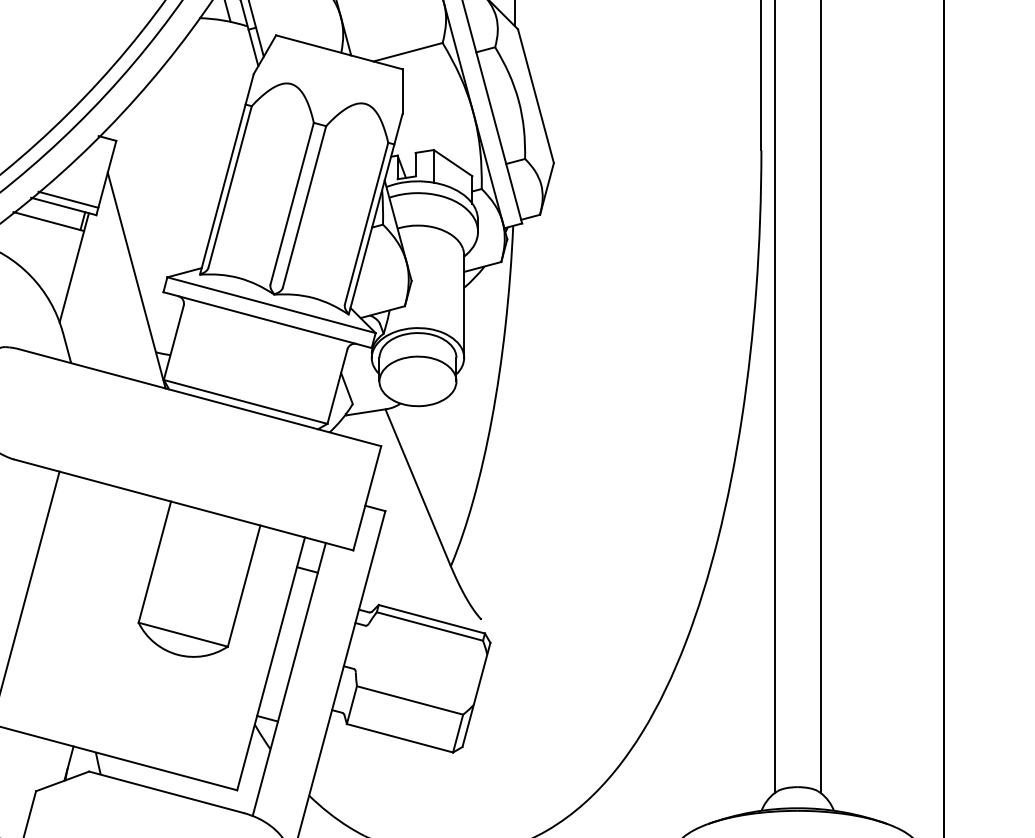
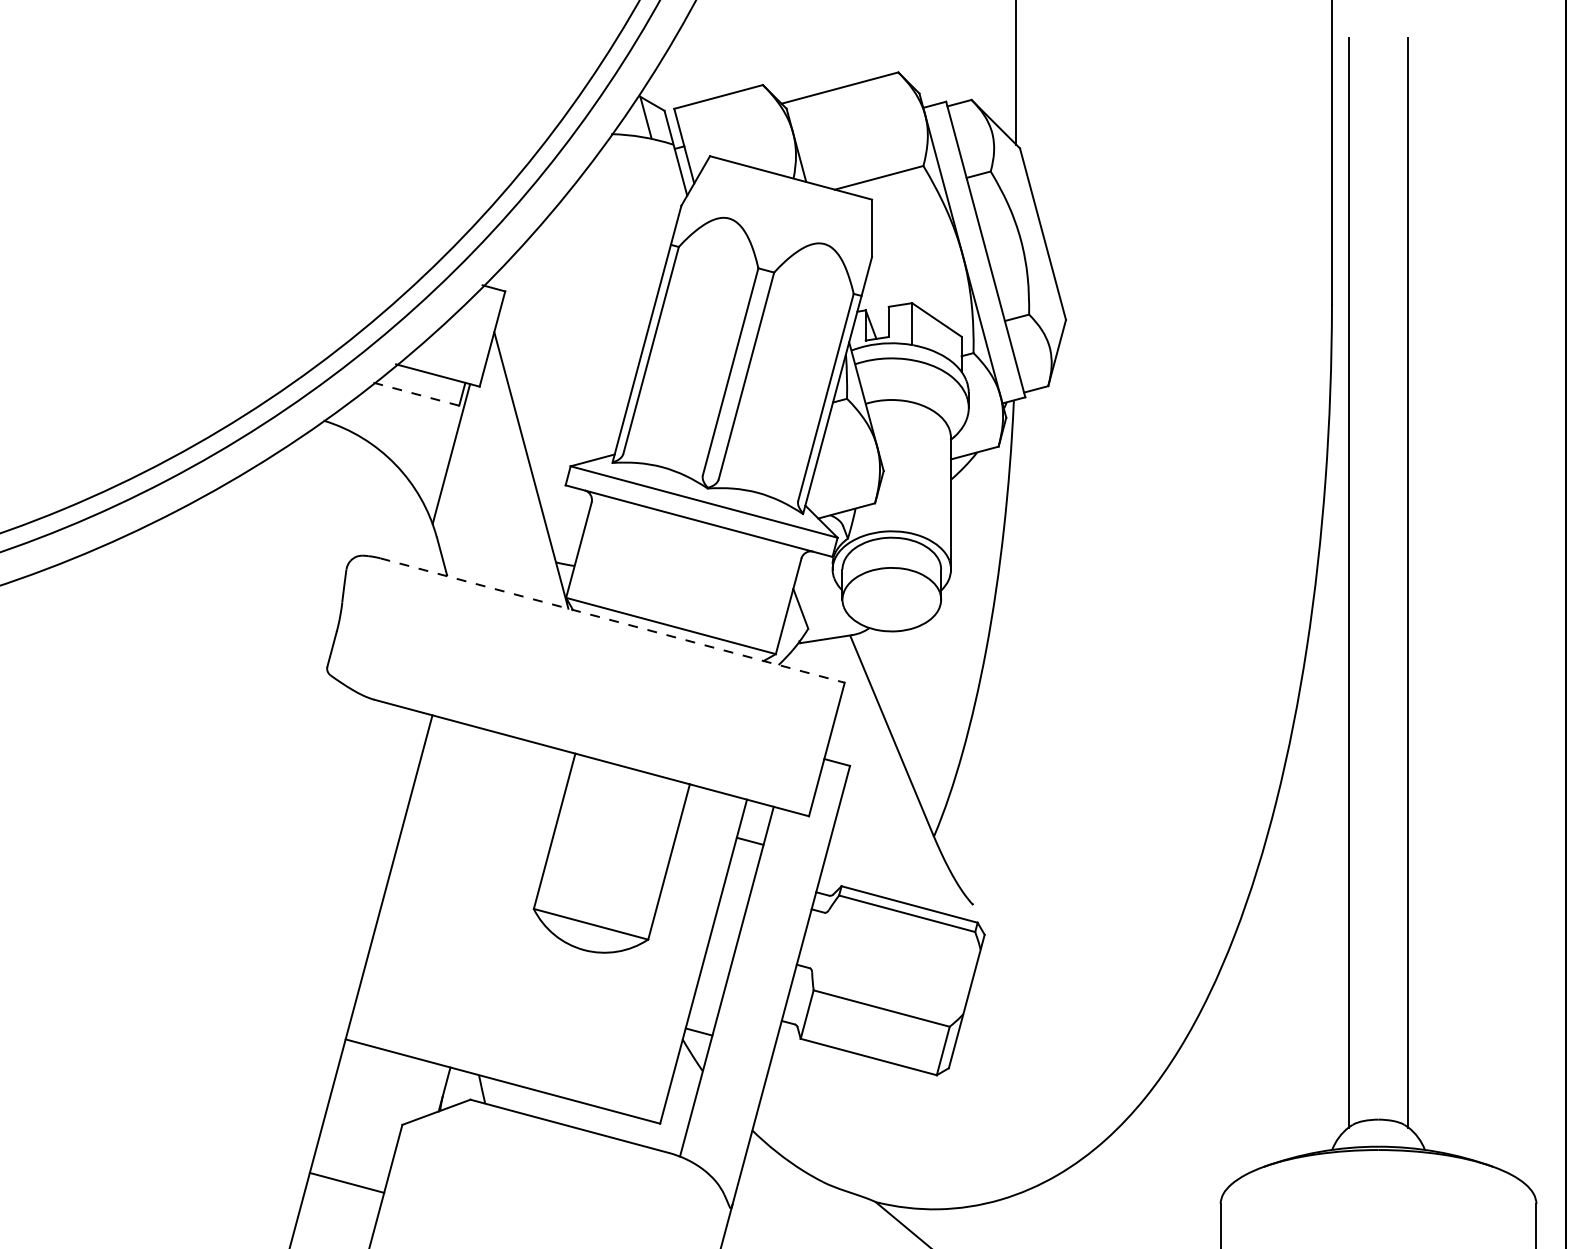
line: (68, 199) -> (443, 366), removed
line: (48, 221) -> (418, 394), solid -> dashed
line: (200, 397) -> (613, 620), solid -> dashed

